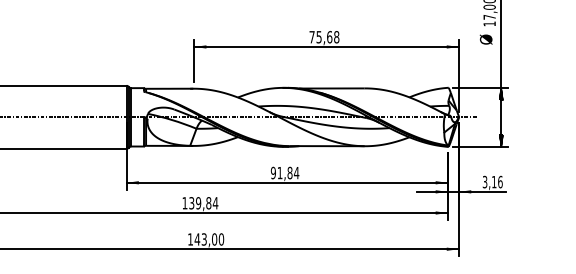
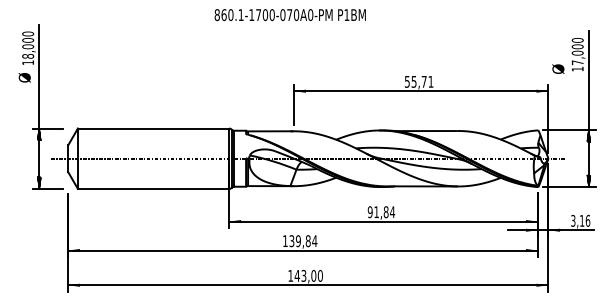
text: (323, 36) -> (418, 81), 75,68 -> 55,71
text: (486, 38) -> (558, 68), moved

